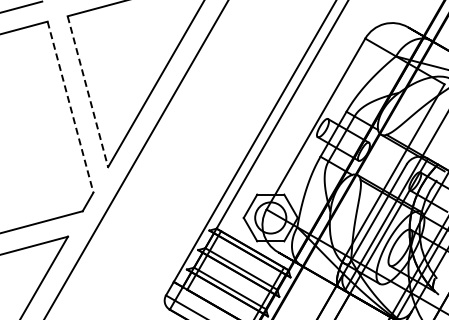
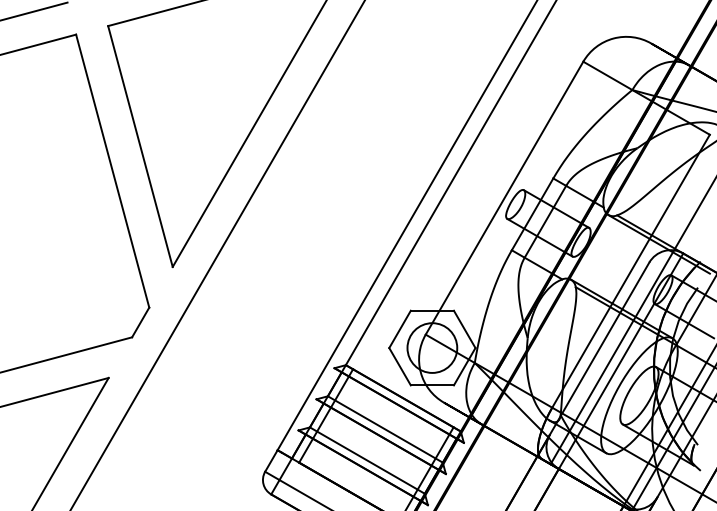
line: (88, 92) -> (141, 147), dashed -> solid
line: (70, 107) -> (112, 171), dashed -> solid

